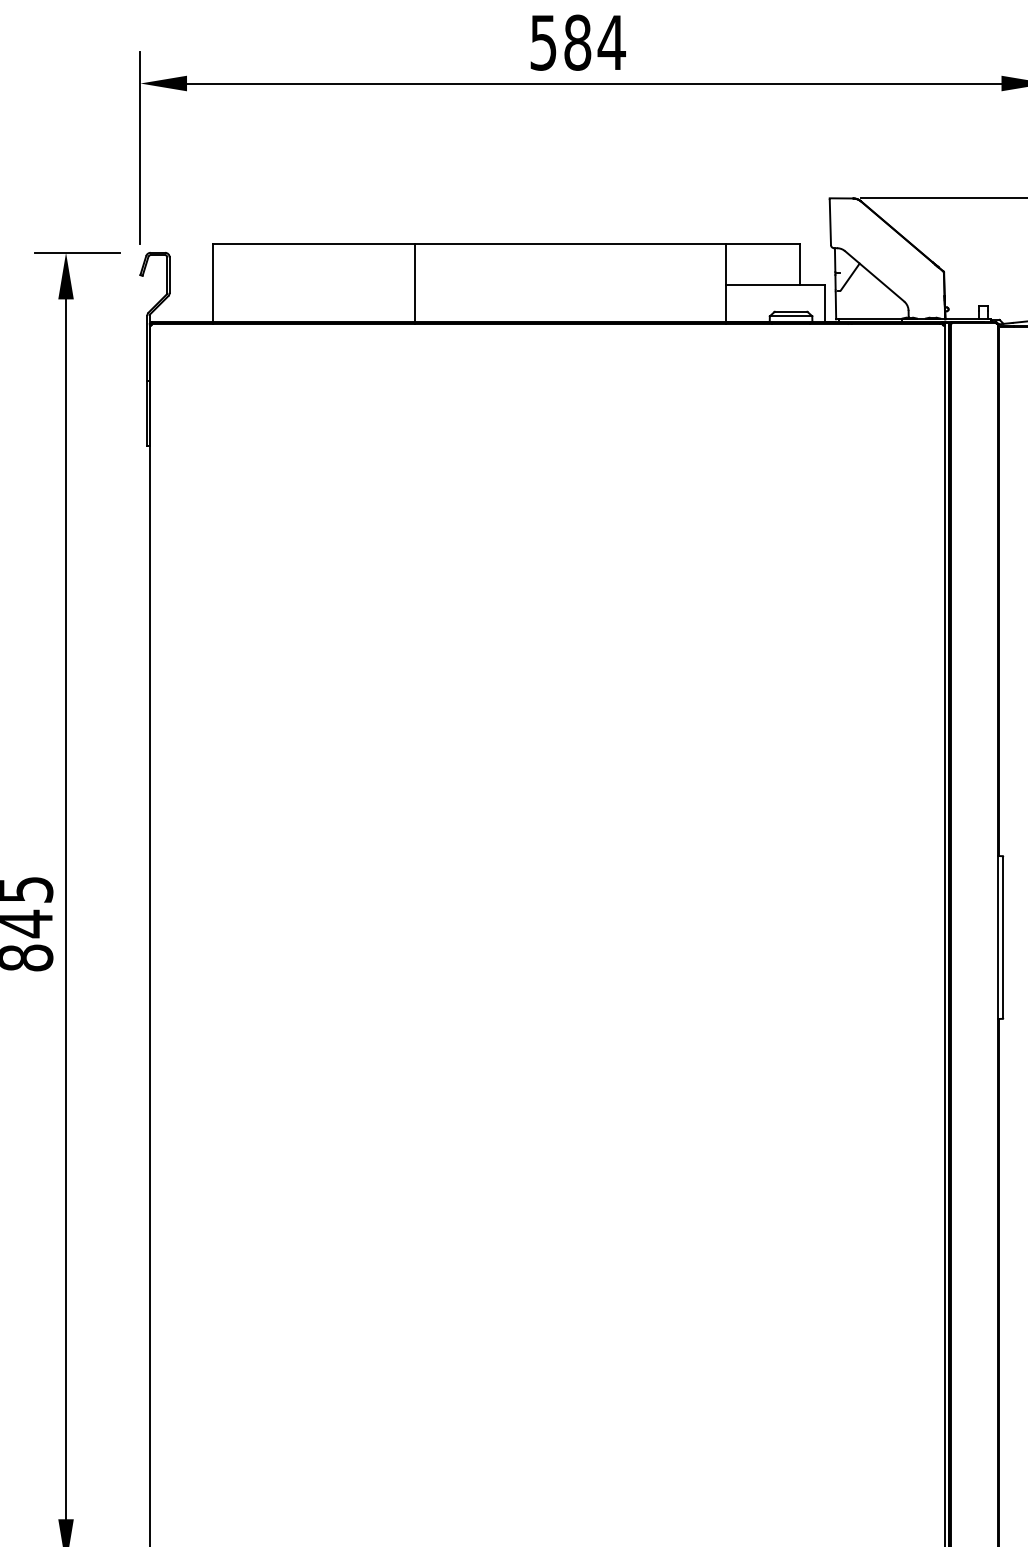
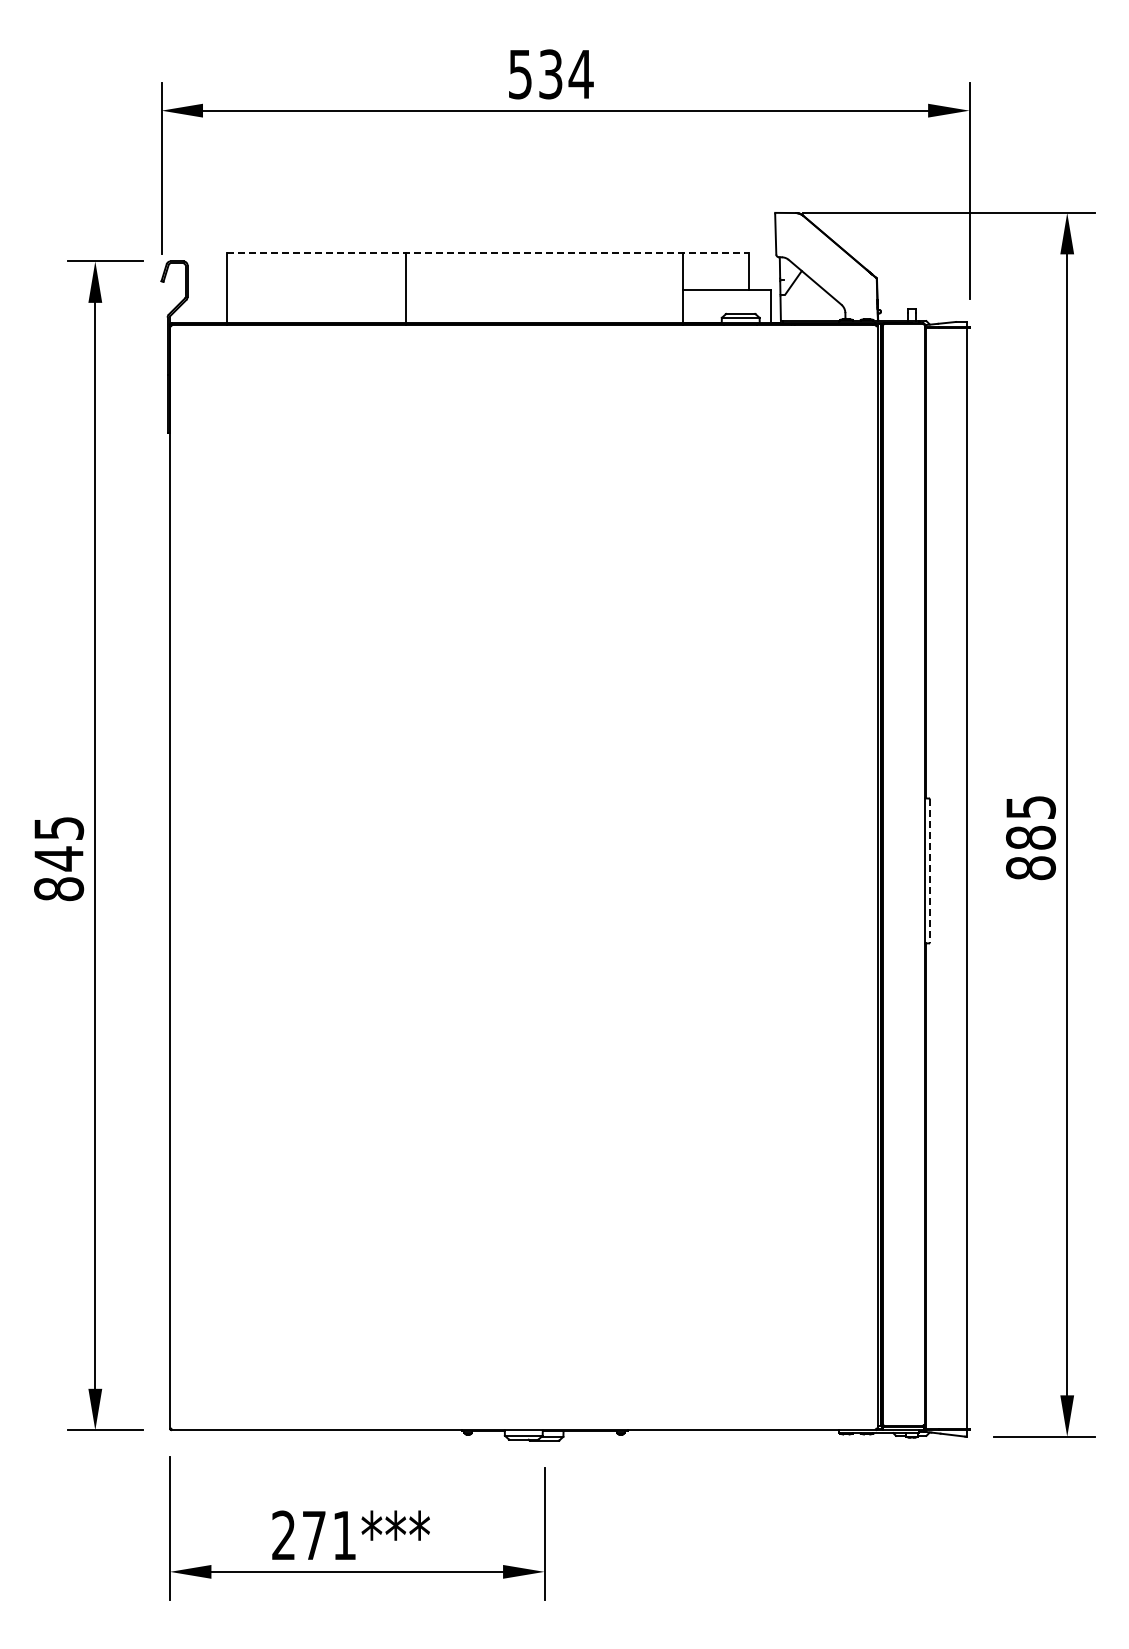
text: (577, 42) -> (550, 74), 584 -> 534
line: (507, 243) -> (488, 253), solid -> dashed
line: (1003, 937) -> (929, 870), solid -> dashed

